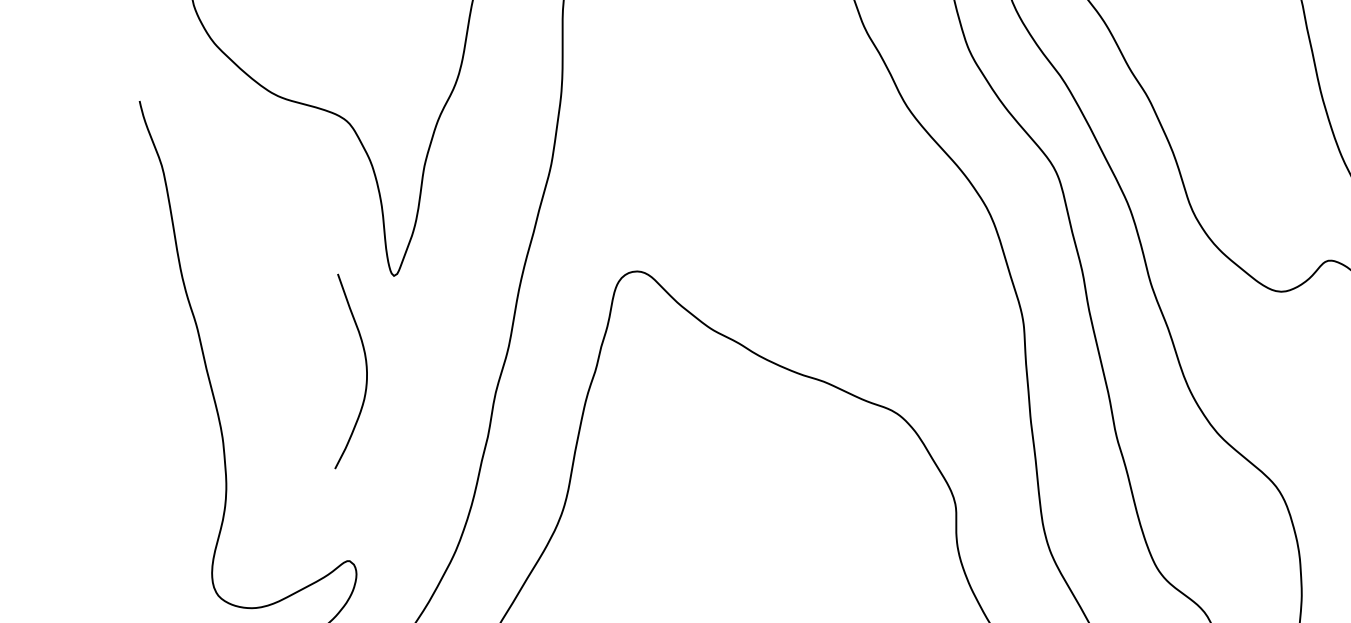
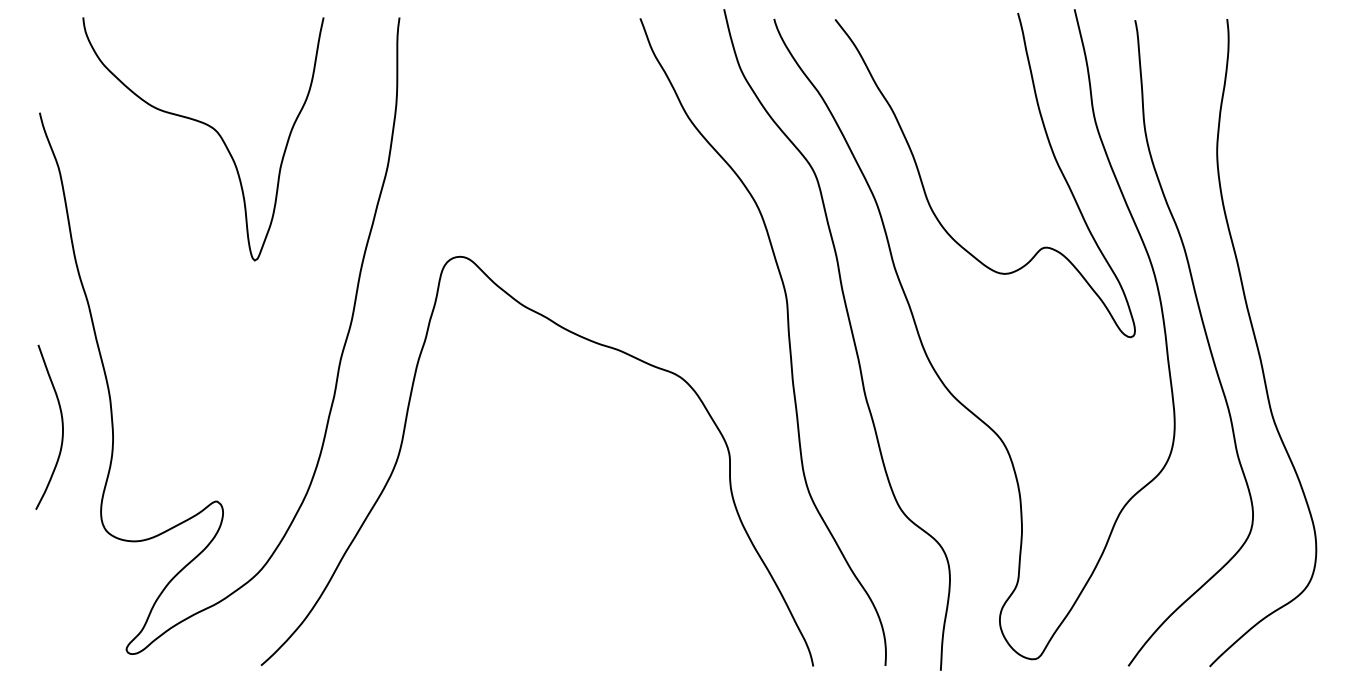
curve: (365, 368) -> (61, 424), moved

